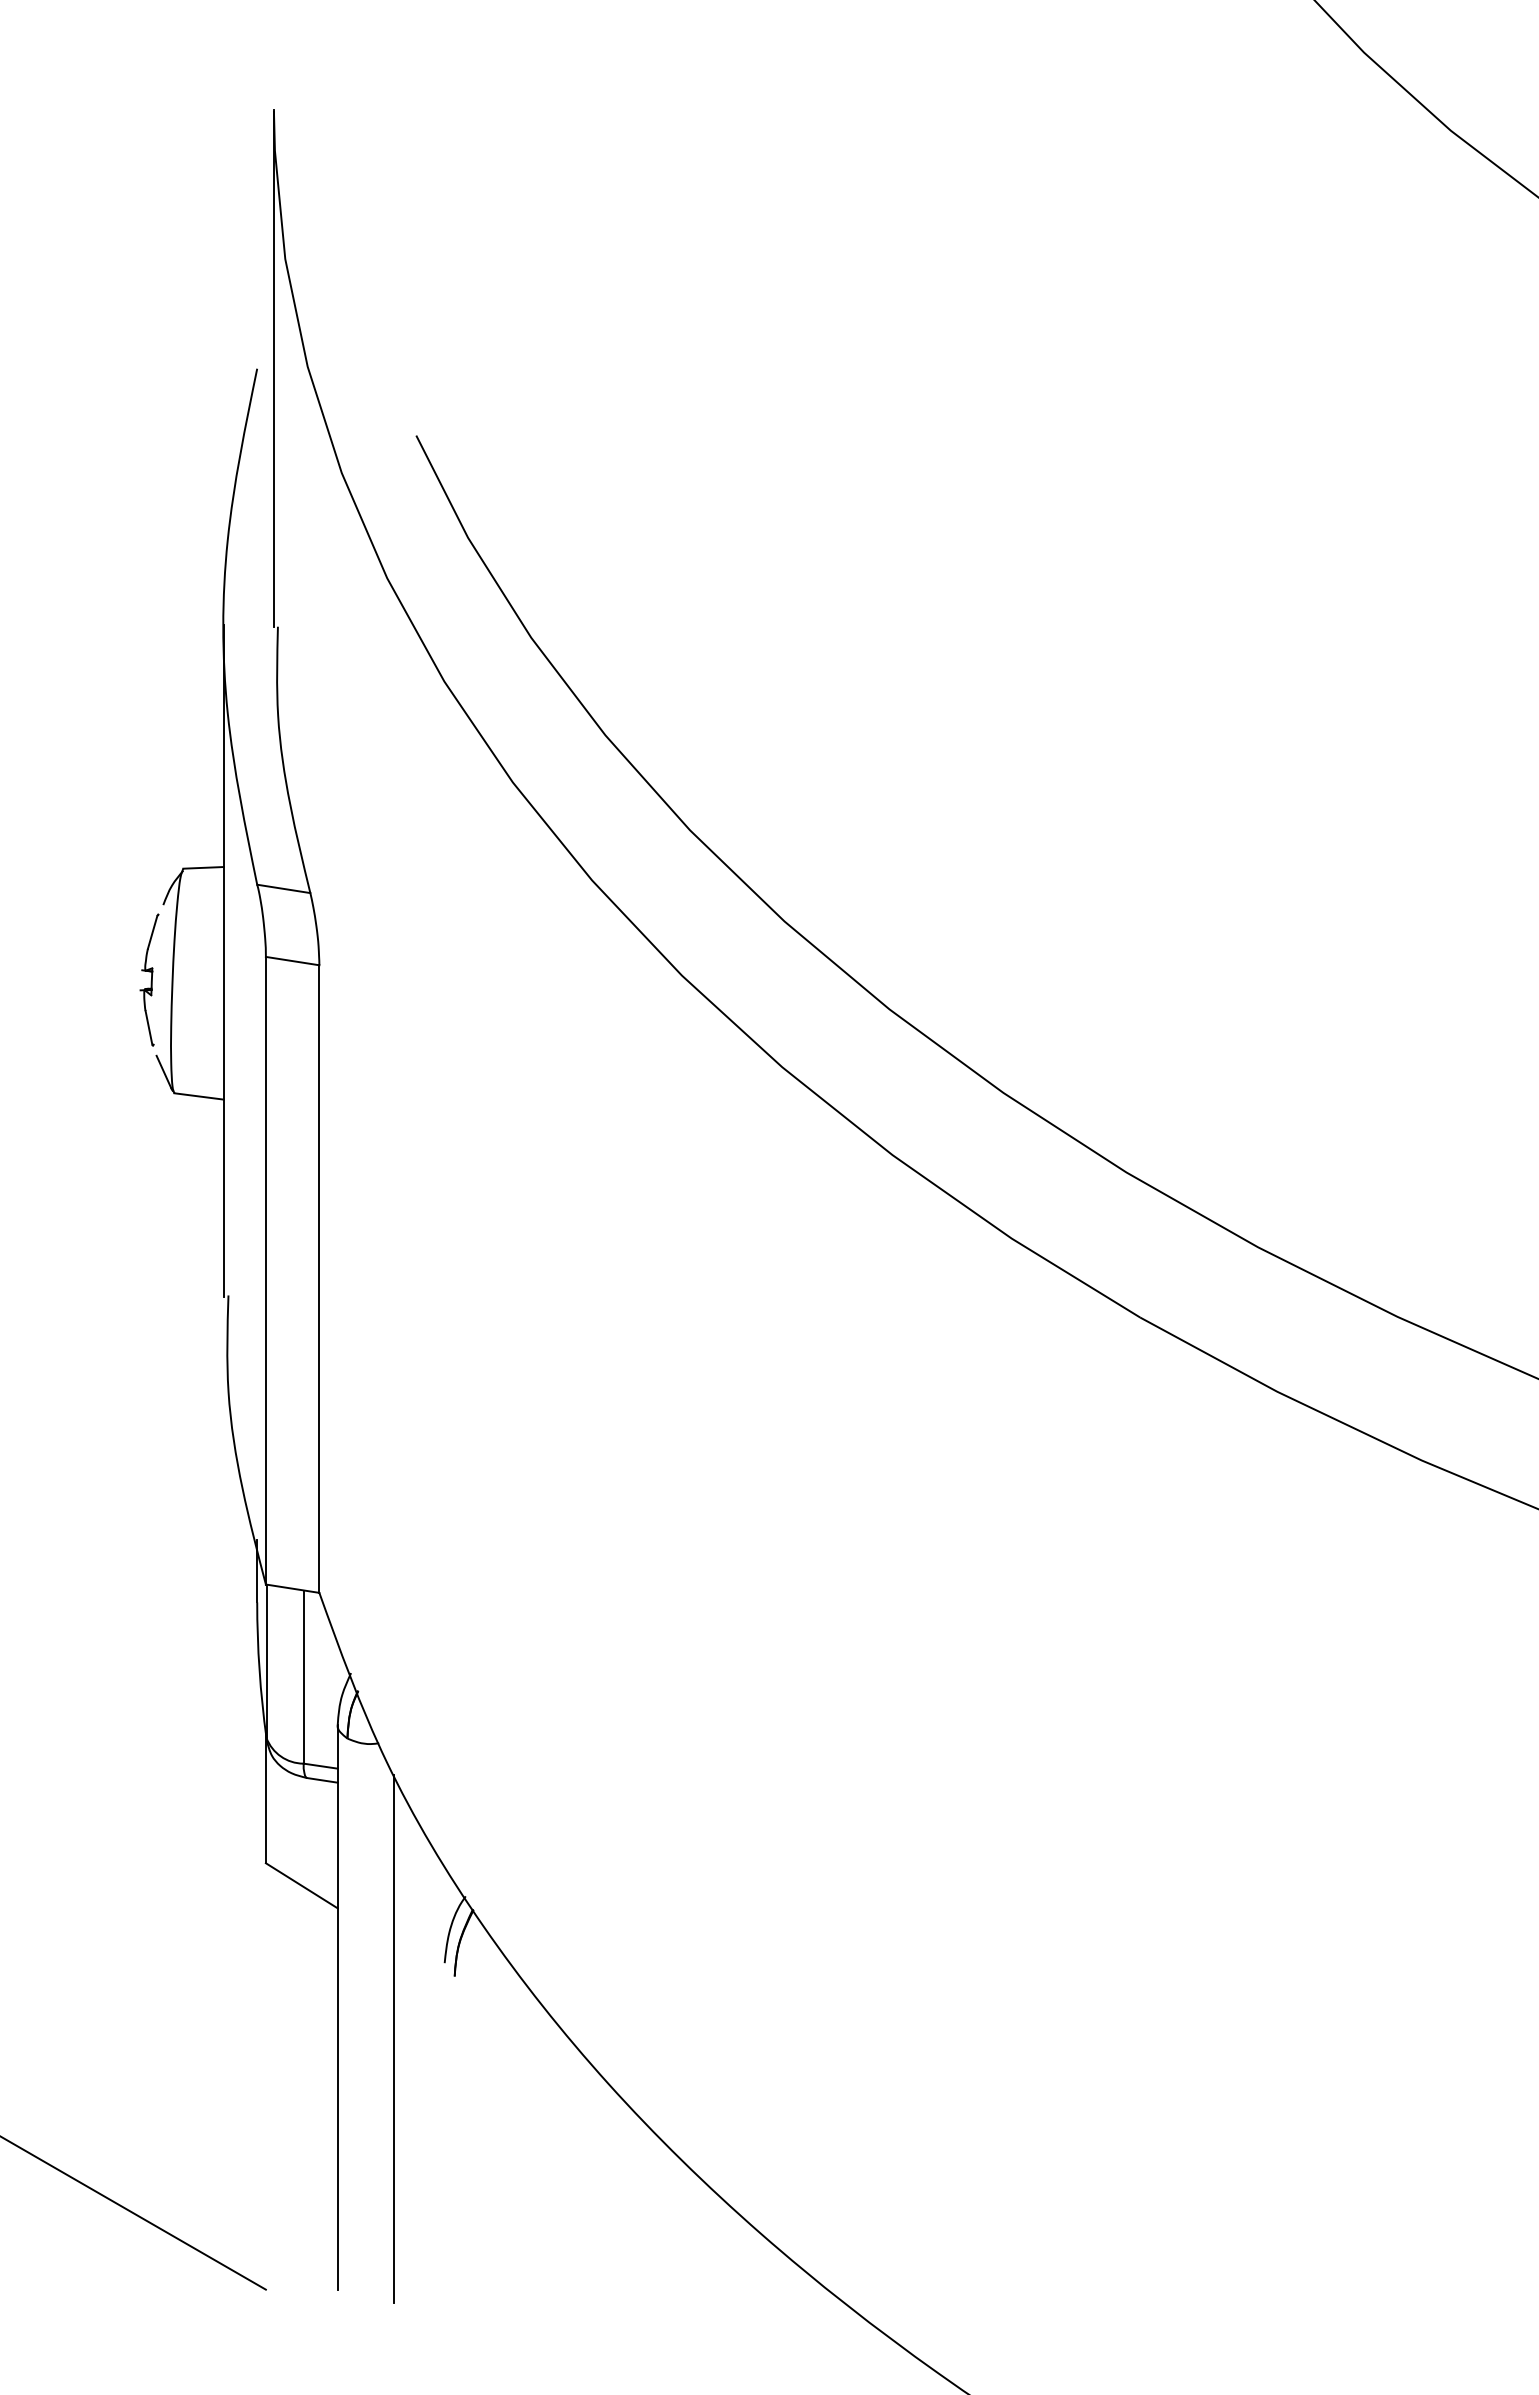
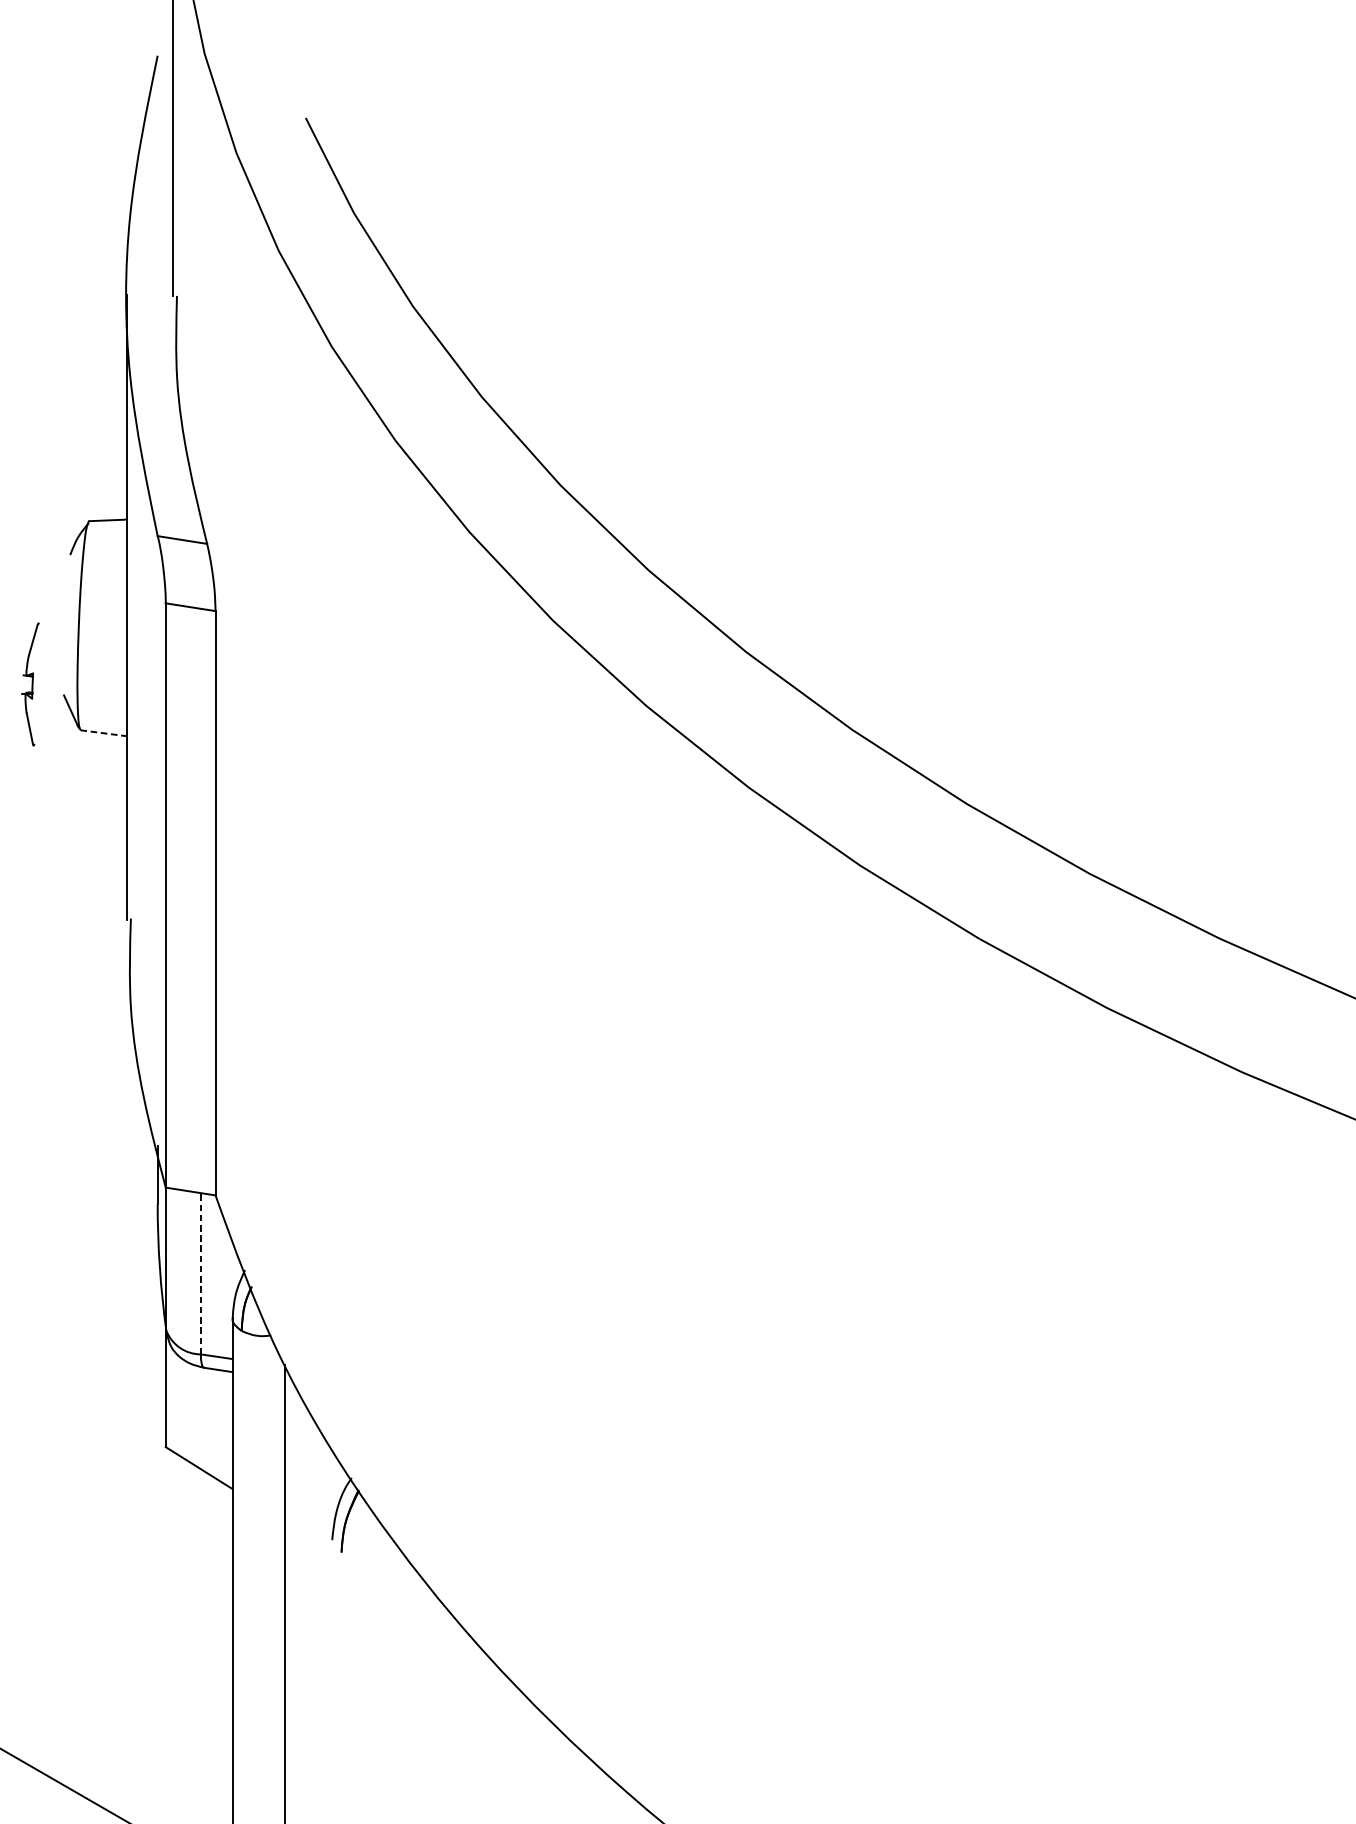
part: (149, 979) -> (30, 683), moved
line: (199, 1096) -> (103, 733), solid -> dashed
line: (303, 1677) -> (200, 1274), solid -> dashed

